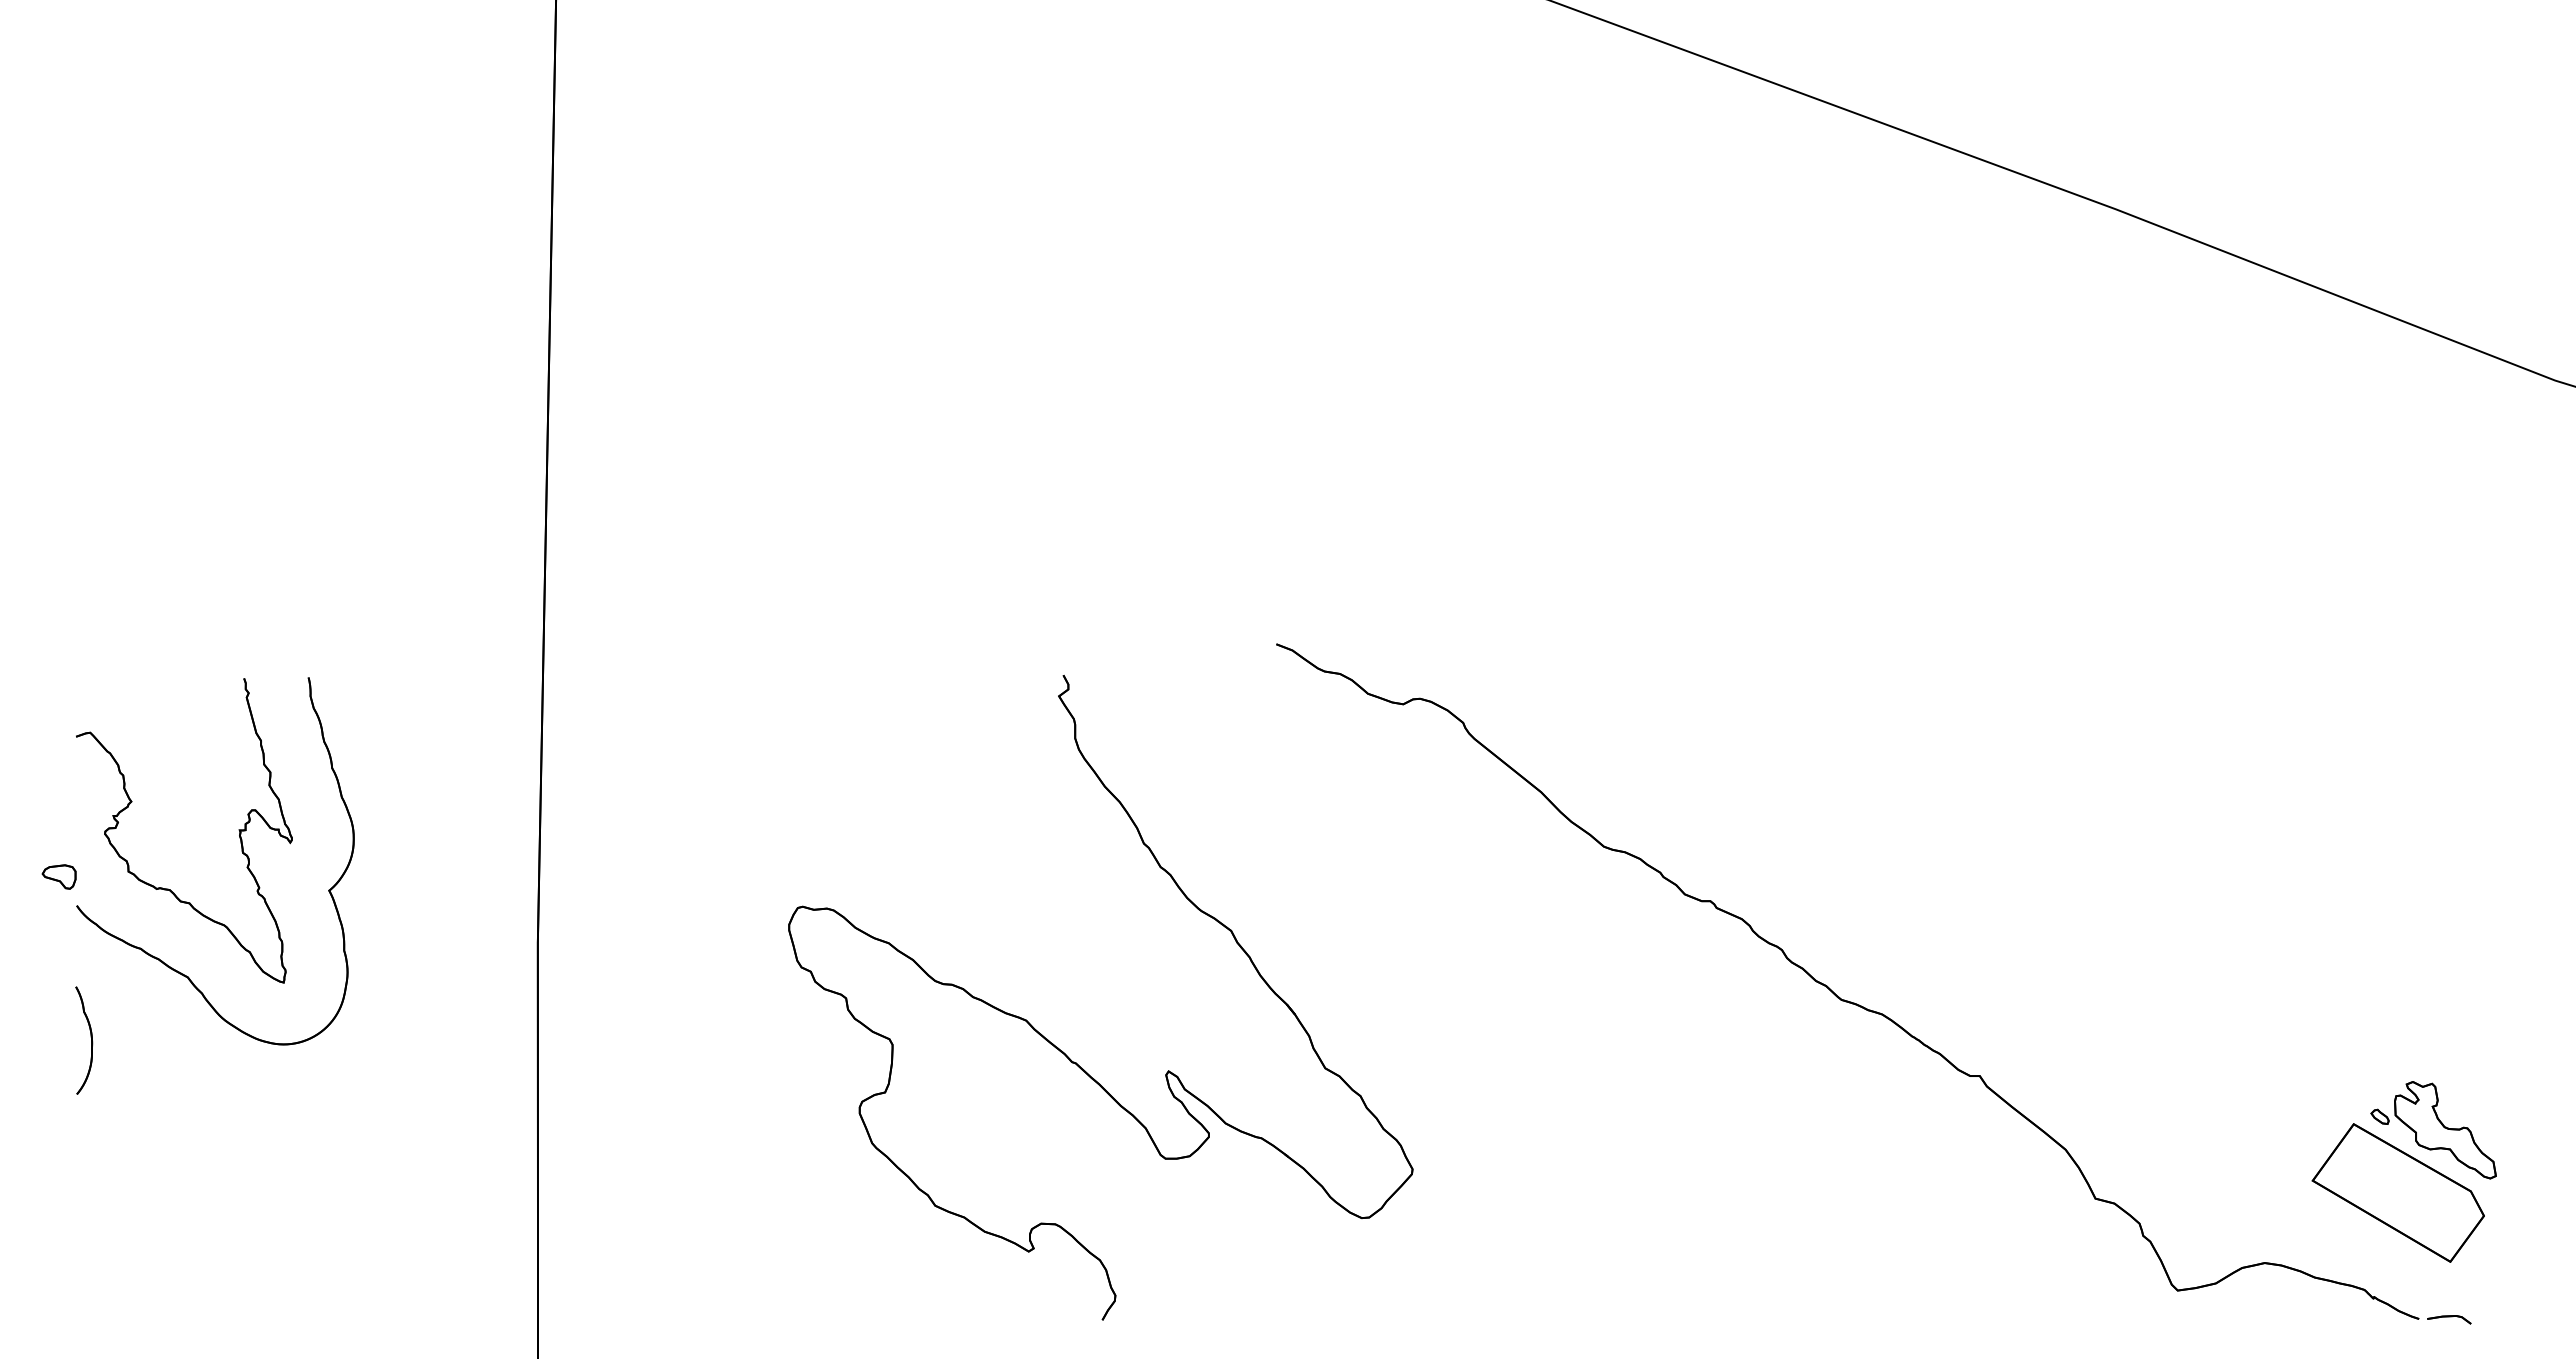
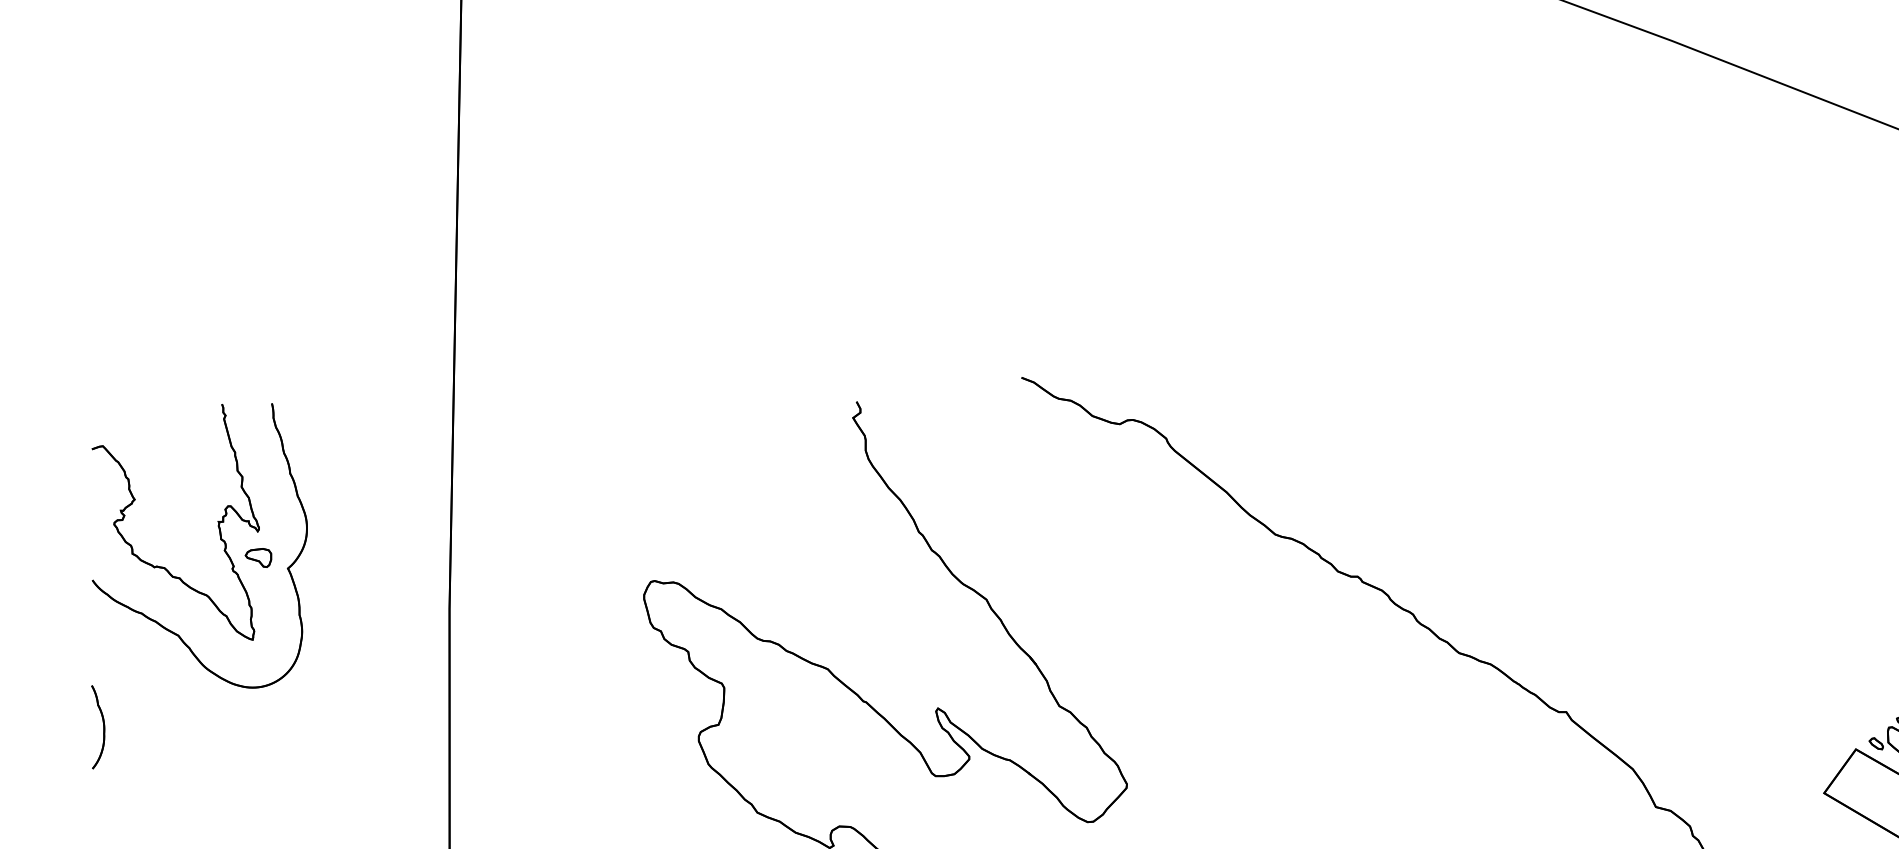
part: (58, 876) -> (257, 557), moved
part: (90, 1037) -> (103, 724), moved

